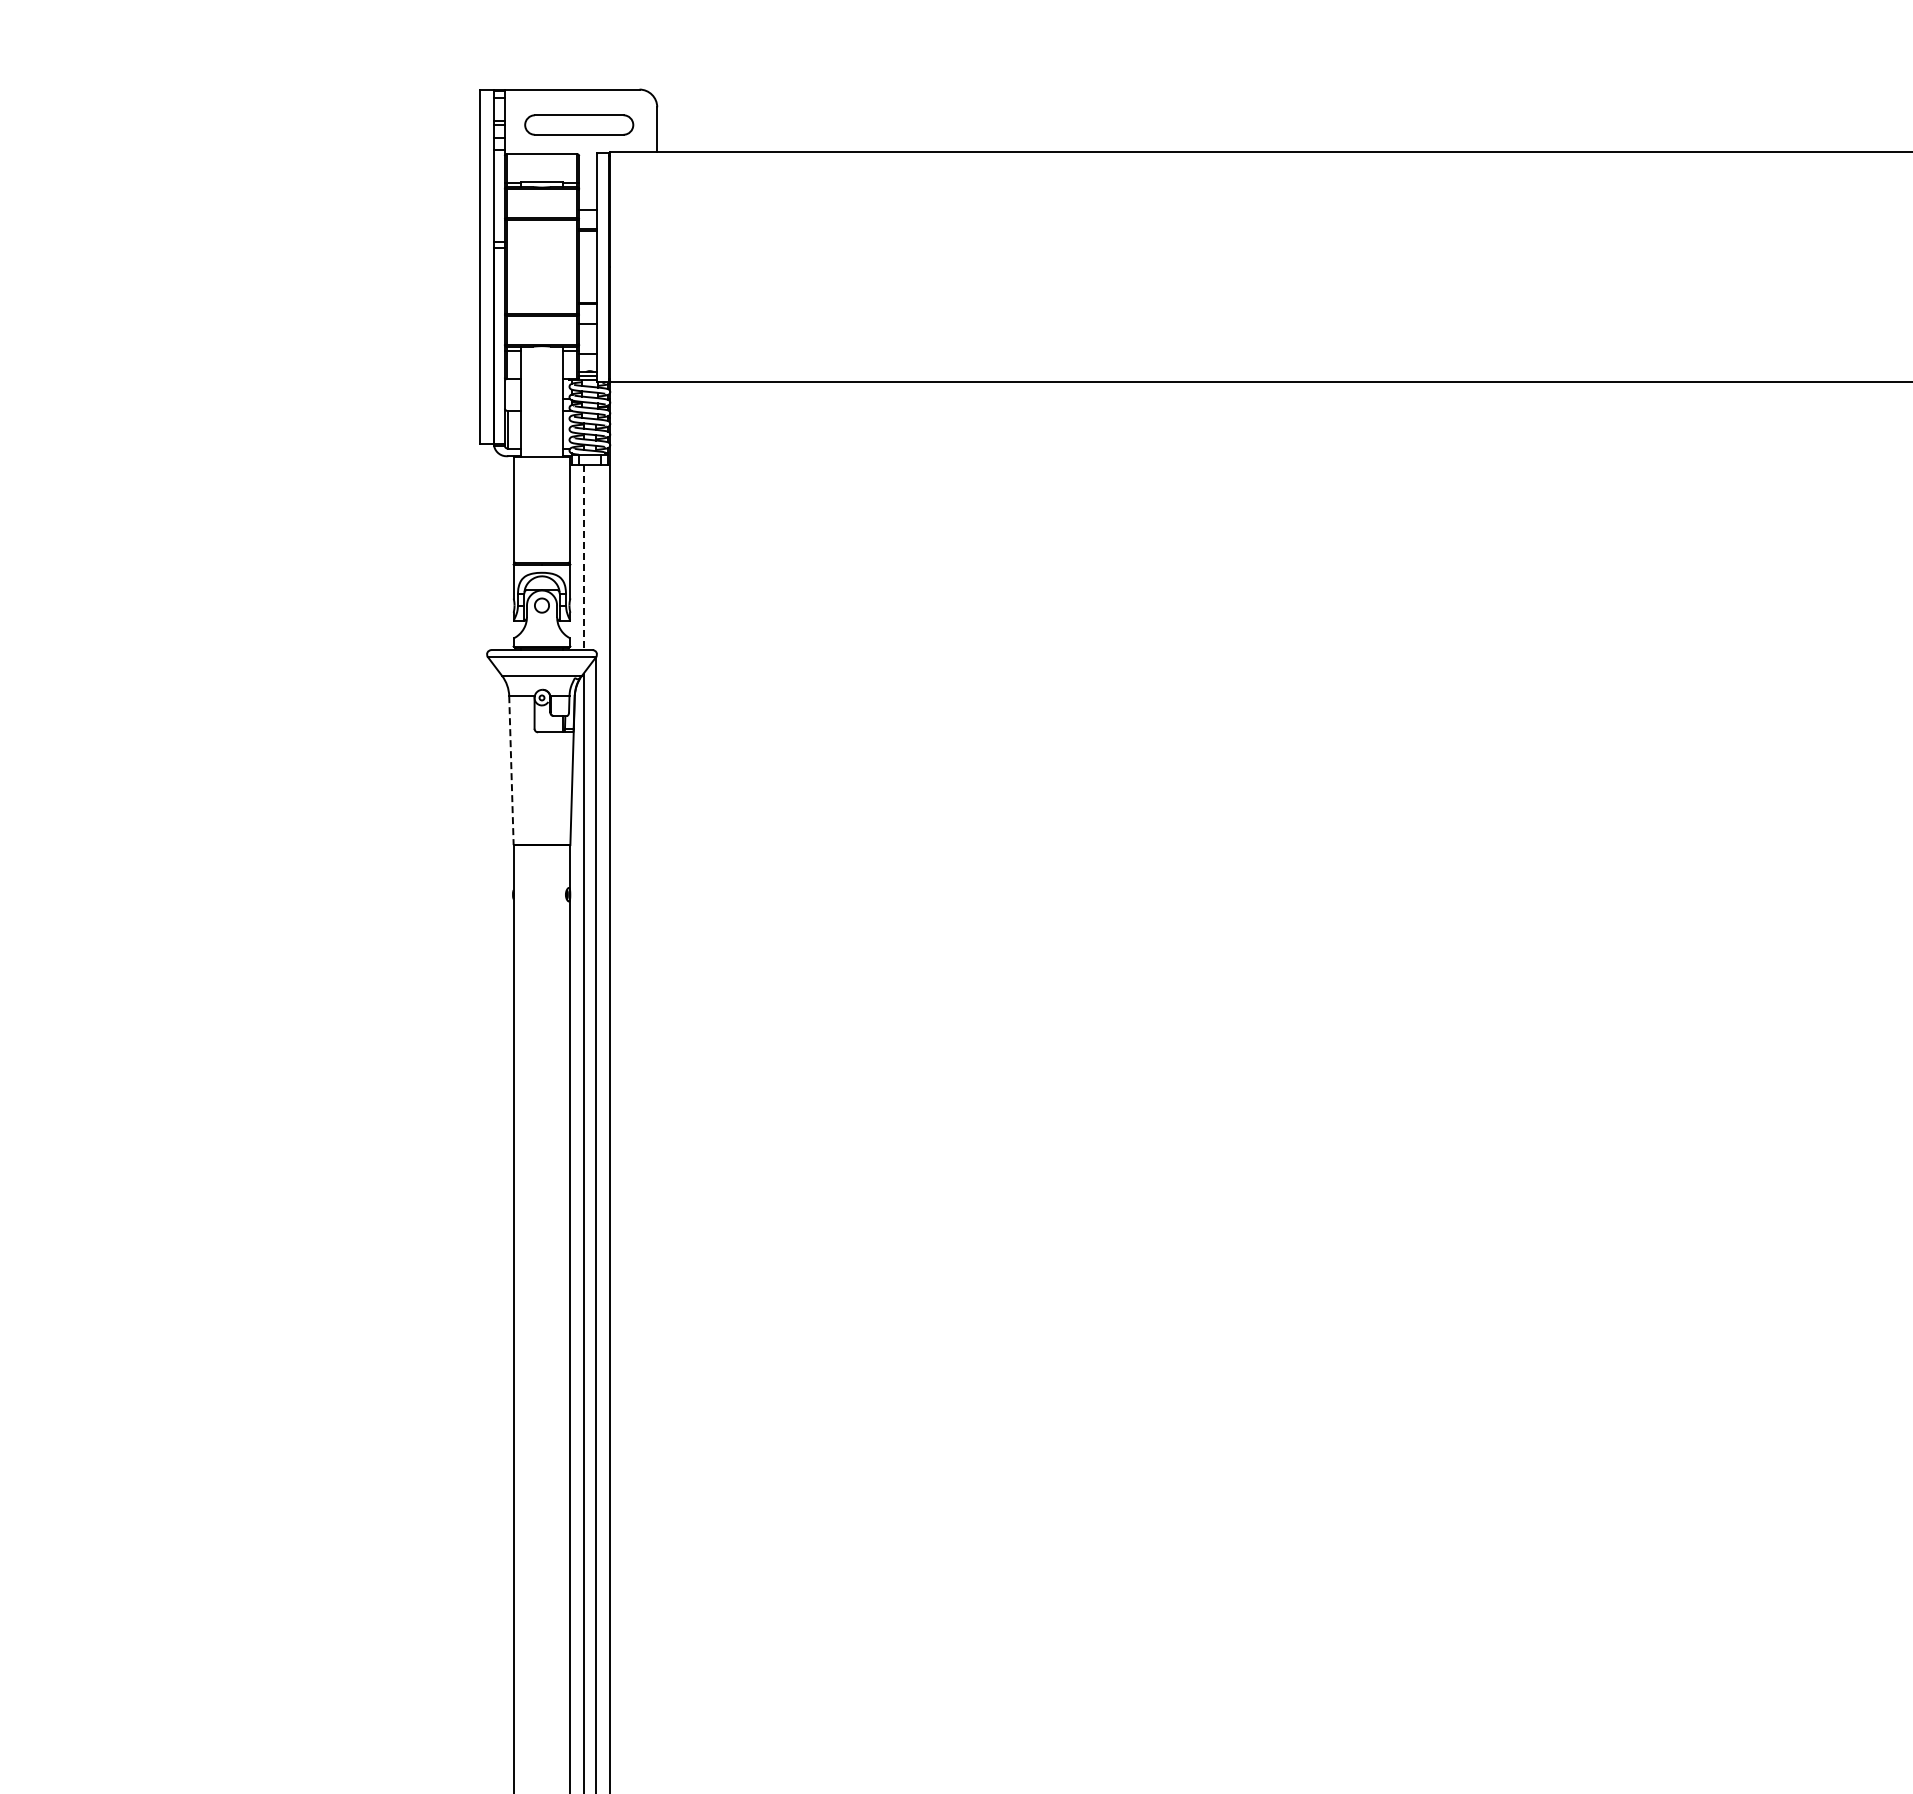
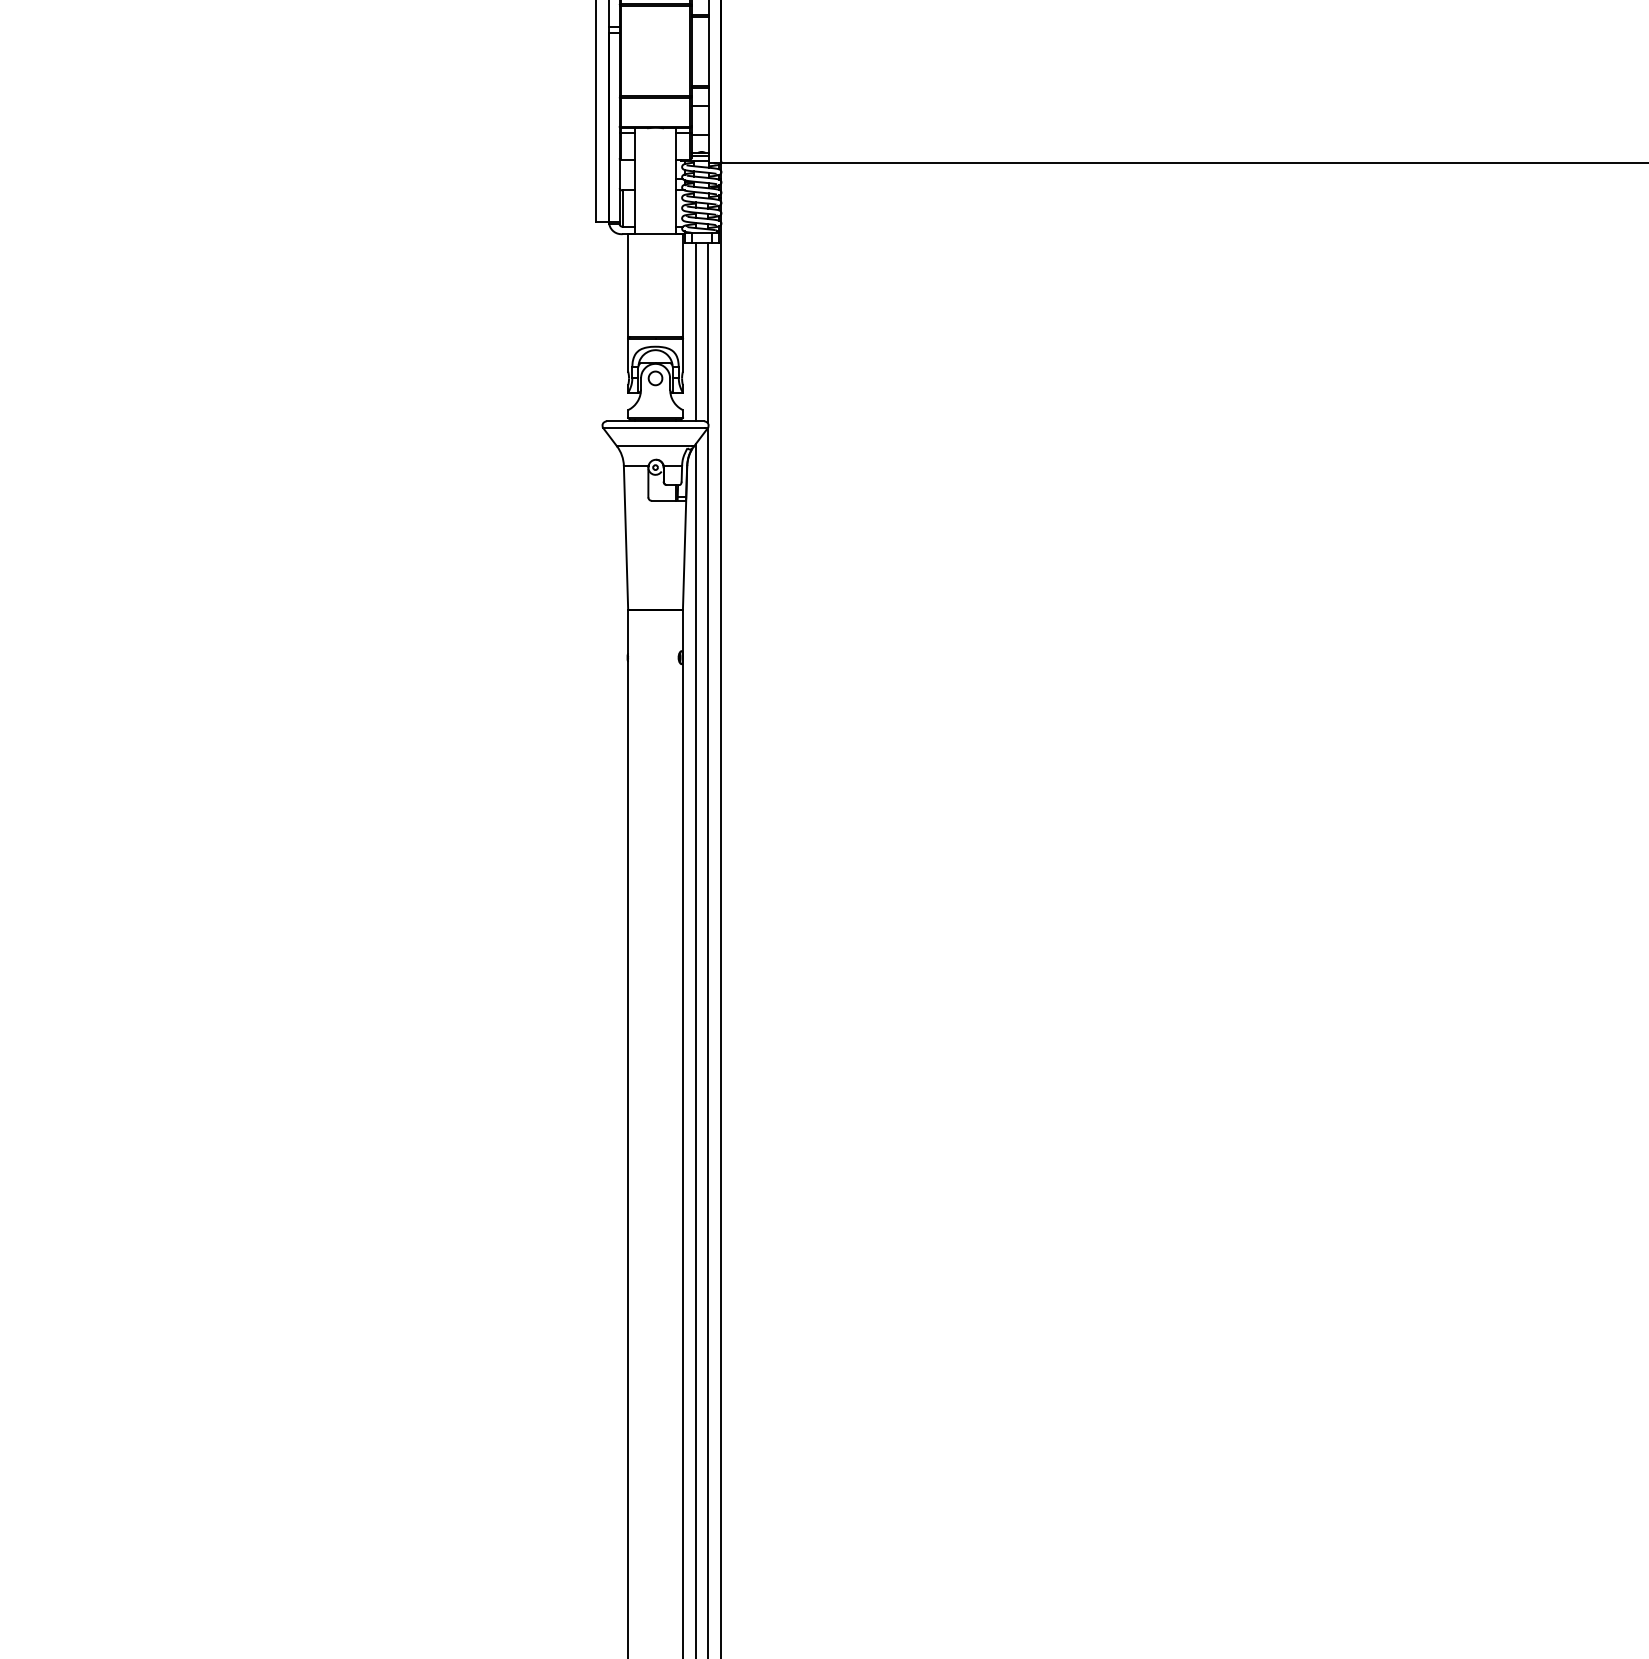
line: (583, 558) -> (695, 332), dashed -> solid
line: (596, 558) -> (708, 332), added
line: (511, 771) -> (626, 538), dashed -> solid

